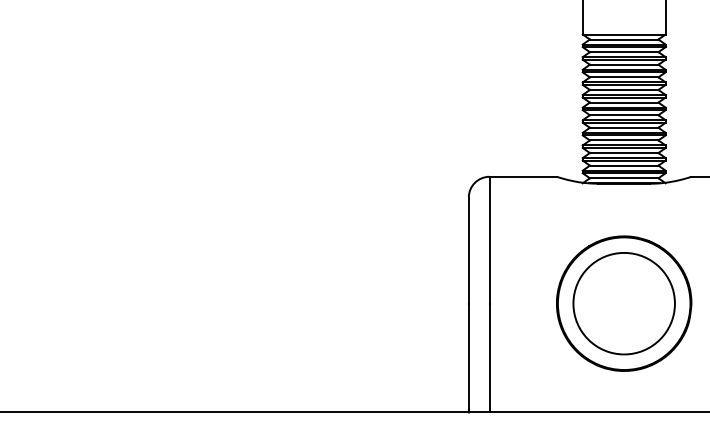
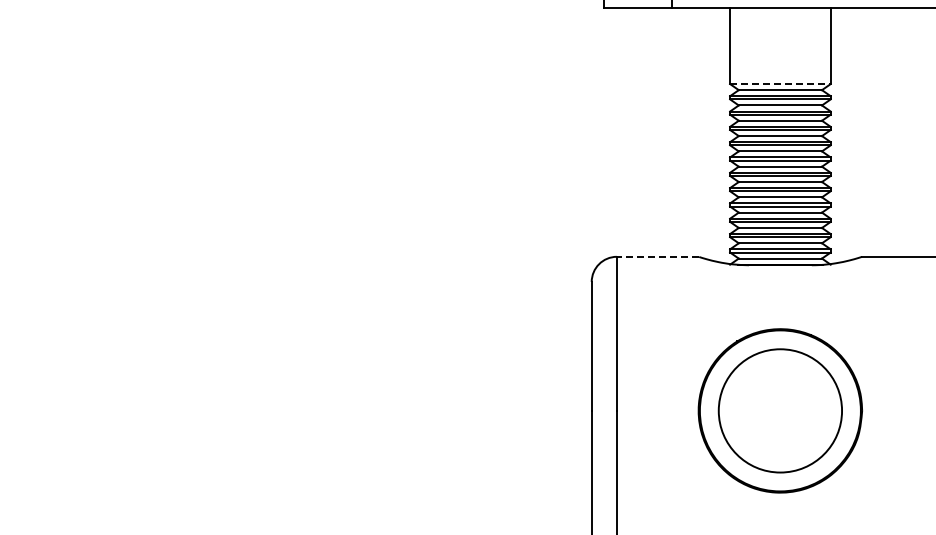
line: (624, 34) -> (780, 84), solid -> dashed
line: (522, 176) -> (657, 256), solid -> dashed

